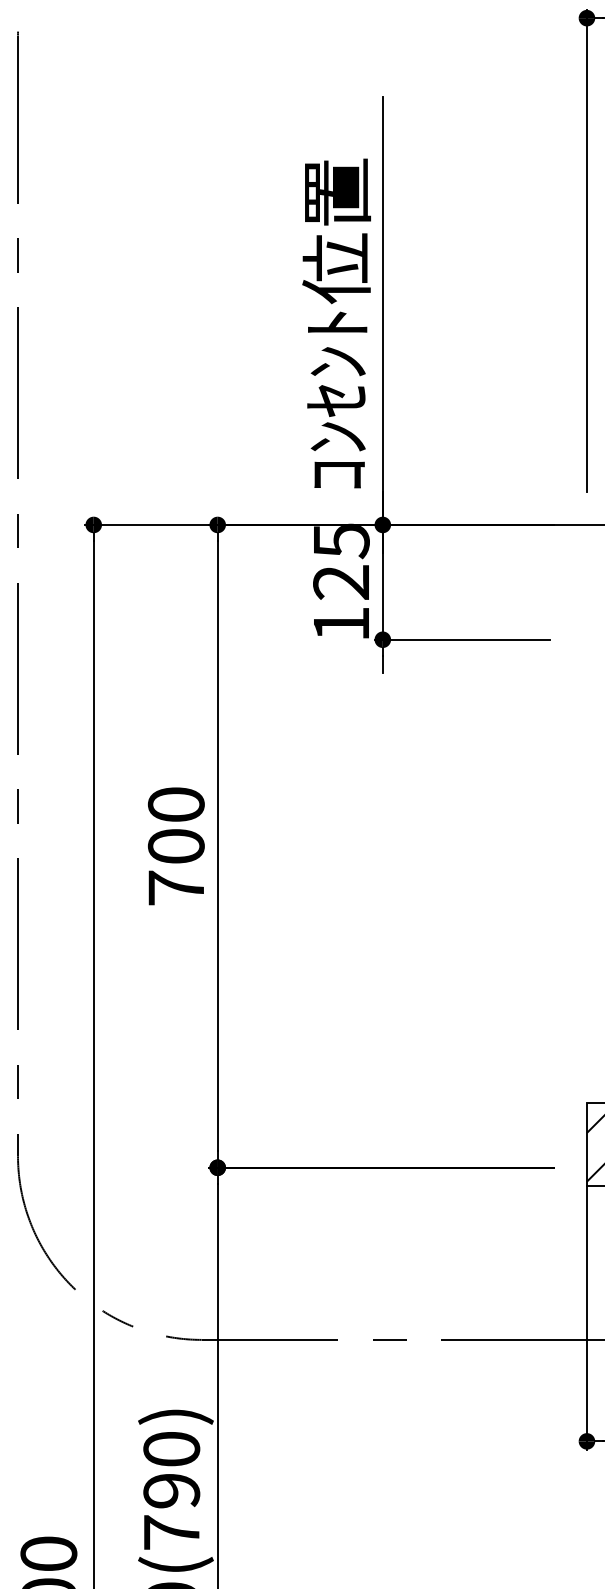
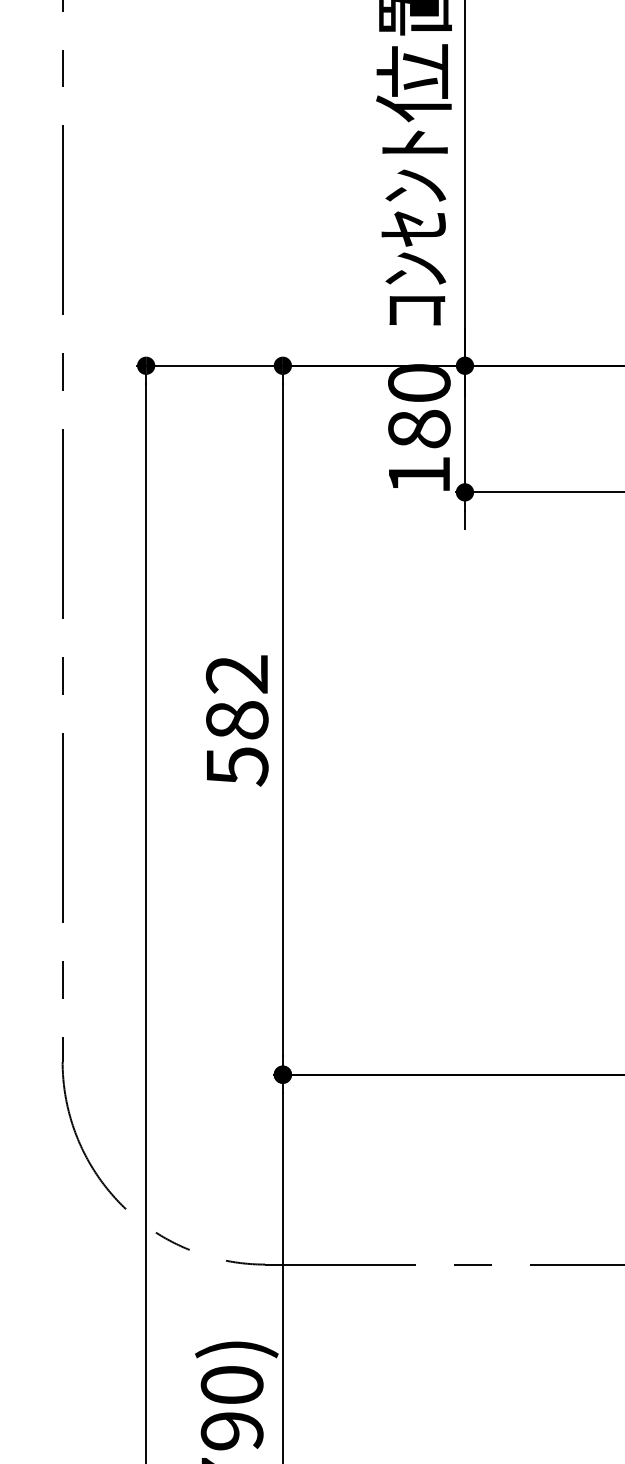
text: (341, 561) -> (419, 406), 125 -> 180
text: (175, 846) -> (236, 720), 700 -> 582

